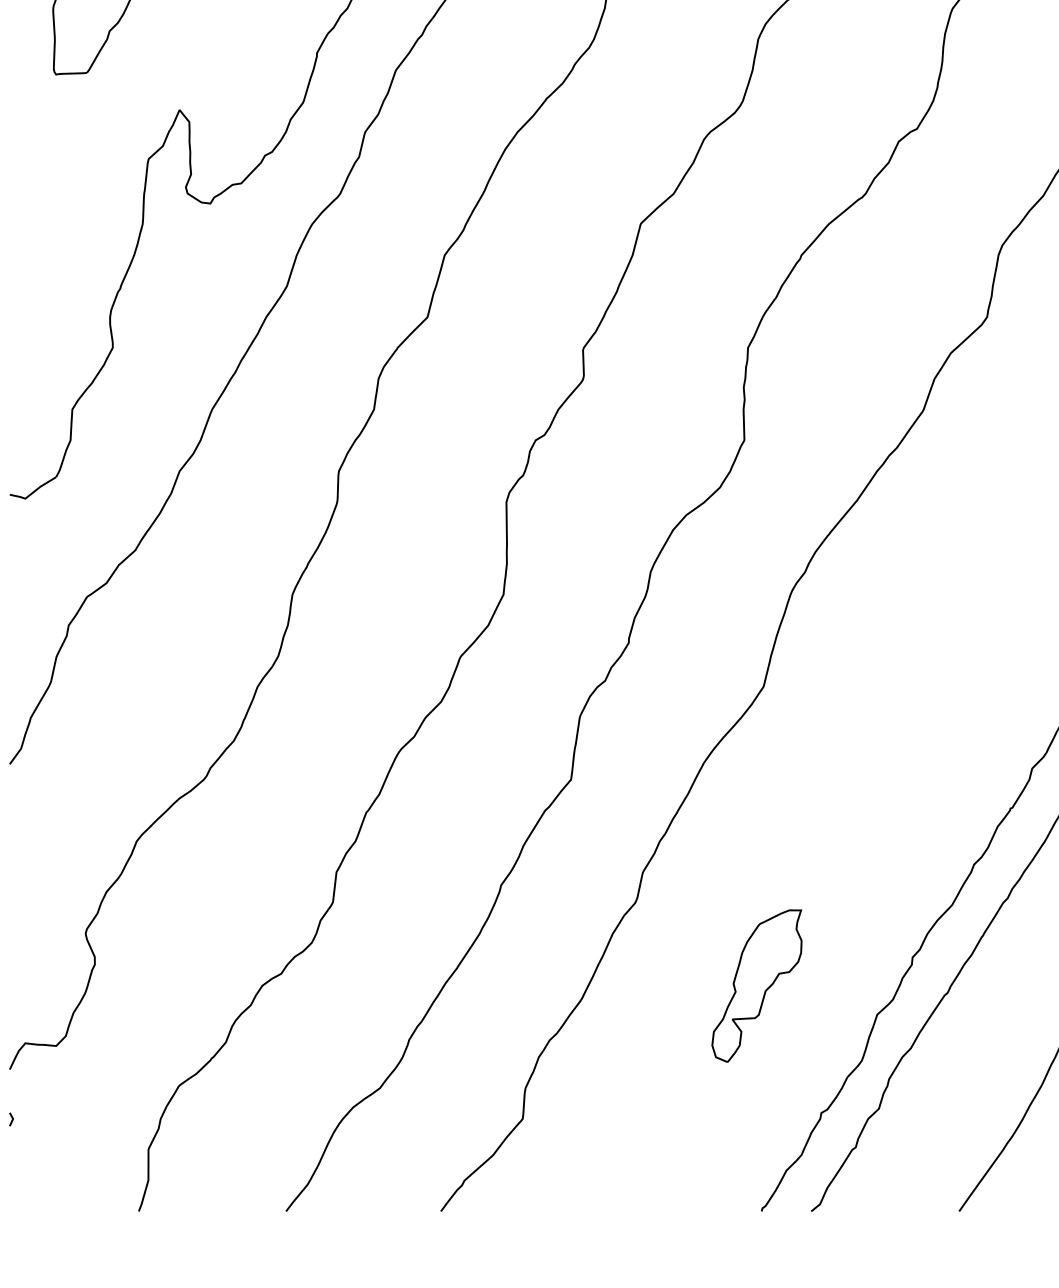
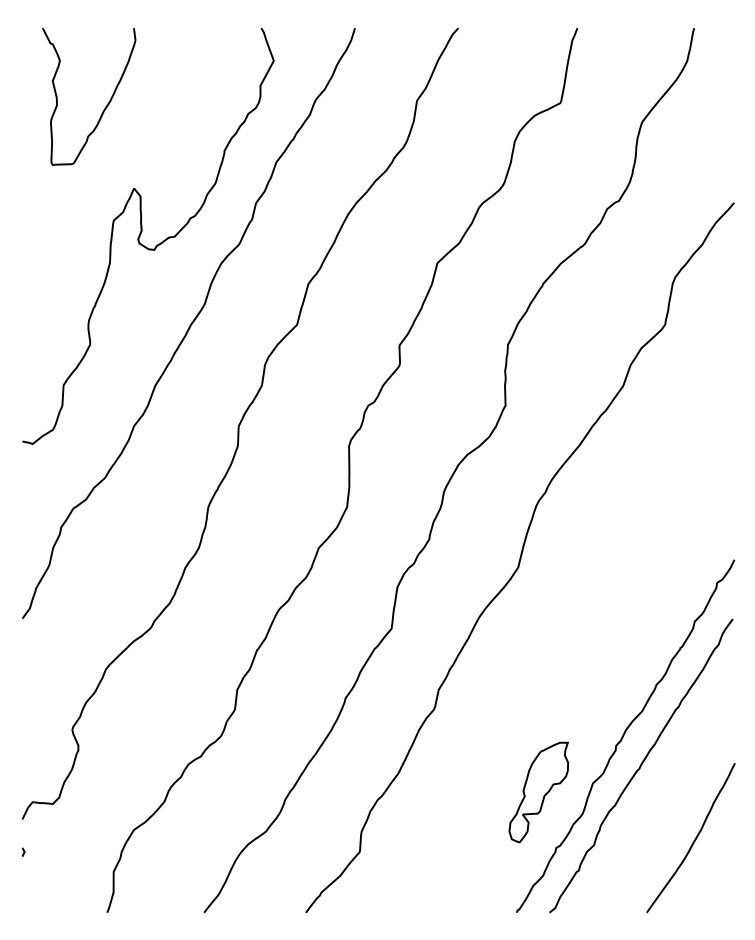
part: (756, 985) -> (538, 792), moved

